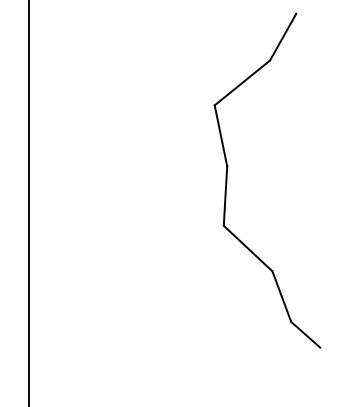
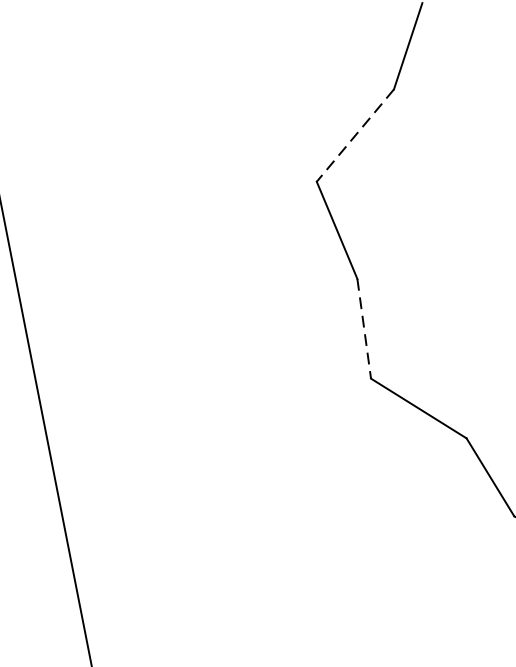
line: (242, 82) -> (355, 134), solid -> dashed
line: (225, 196) -> (364, 329), solid -> dashed

